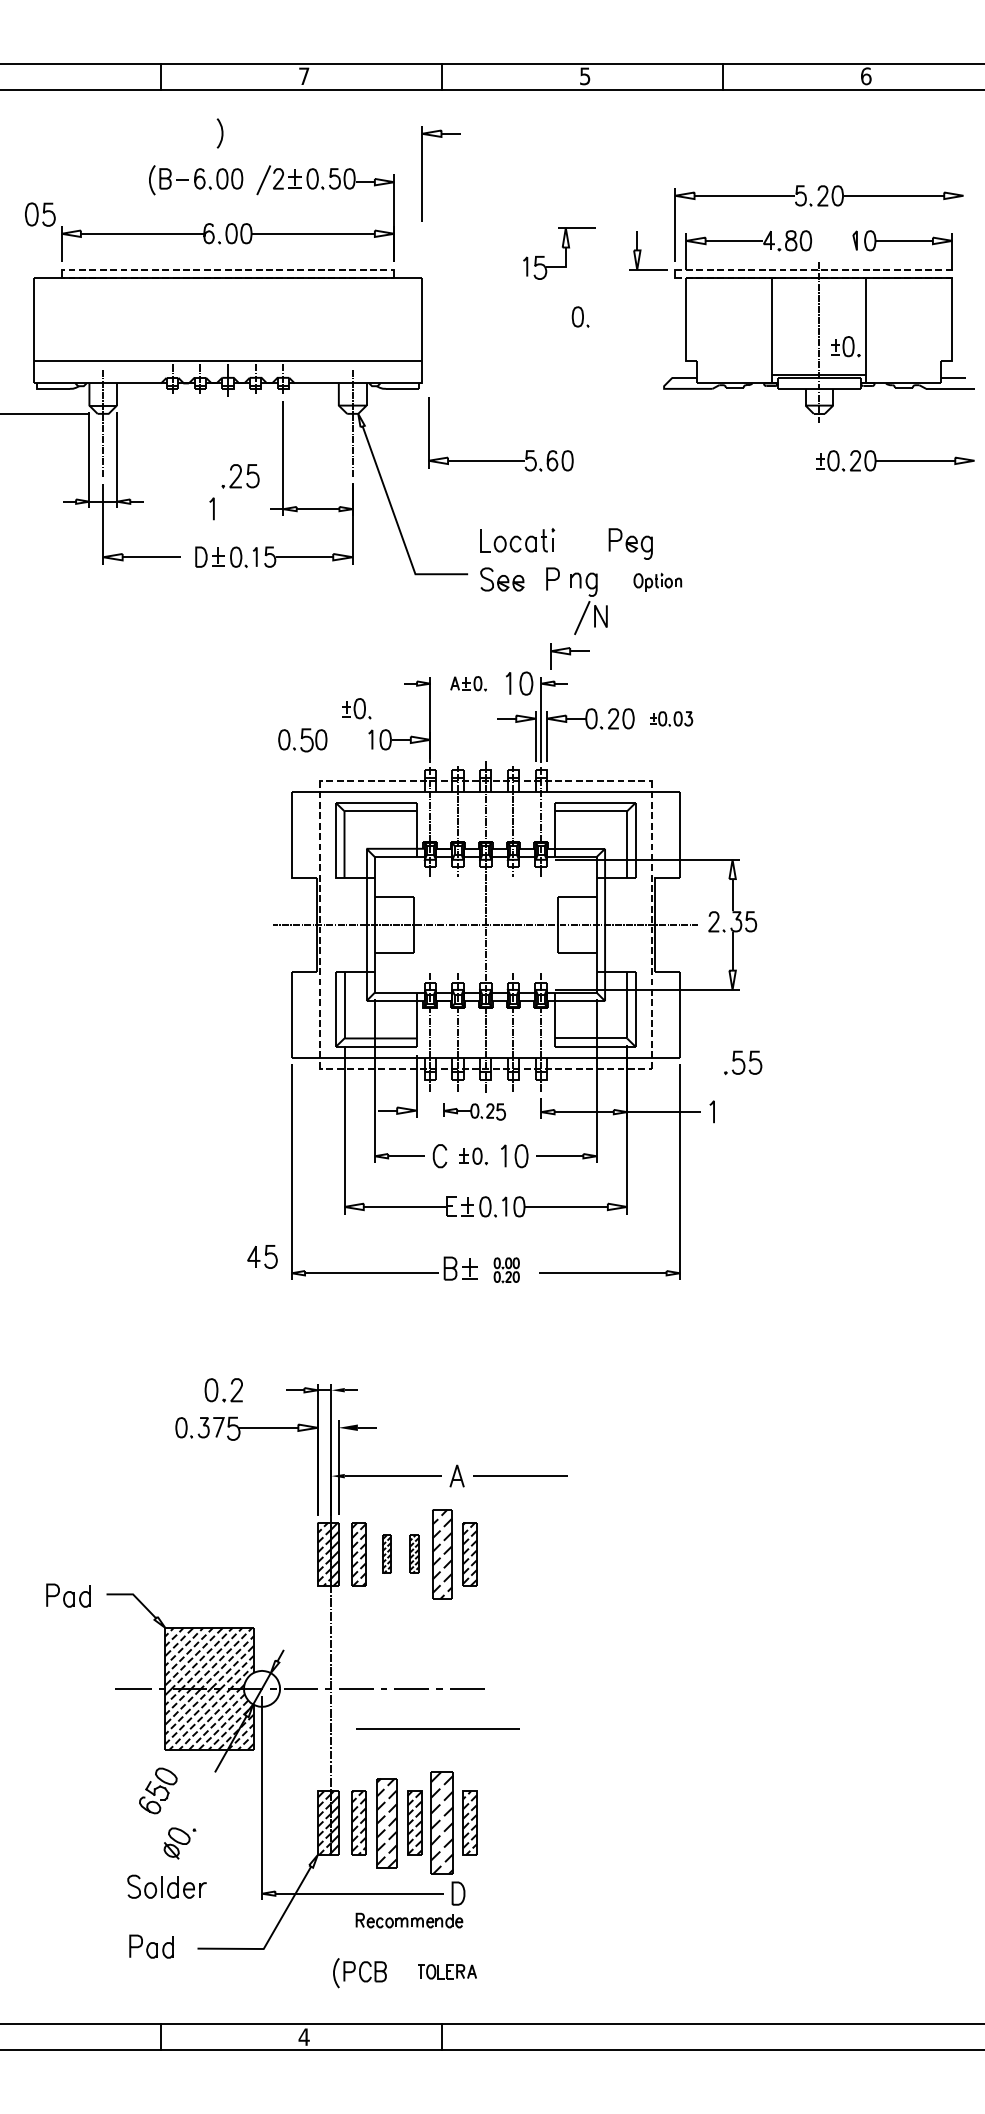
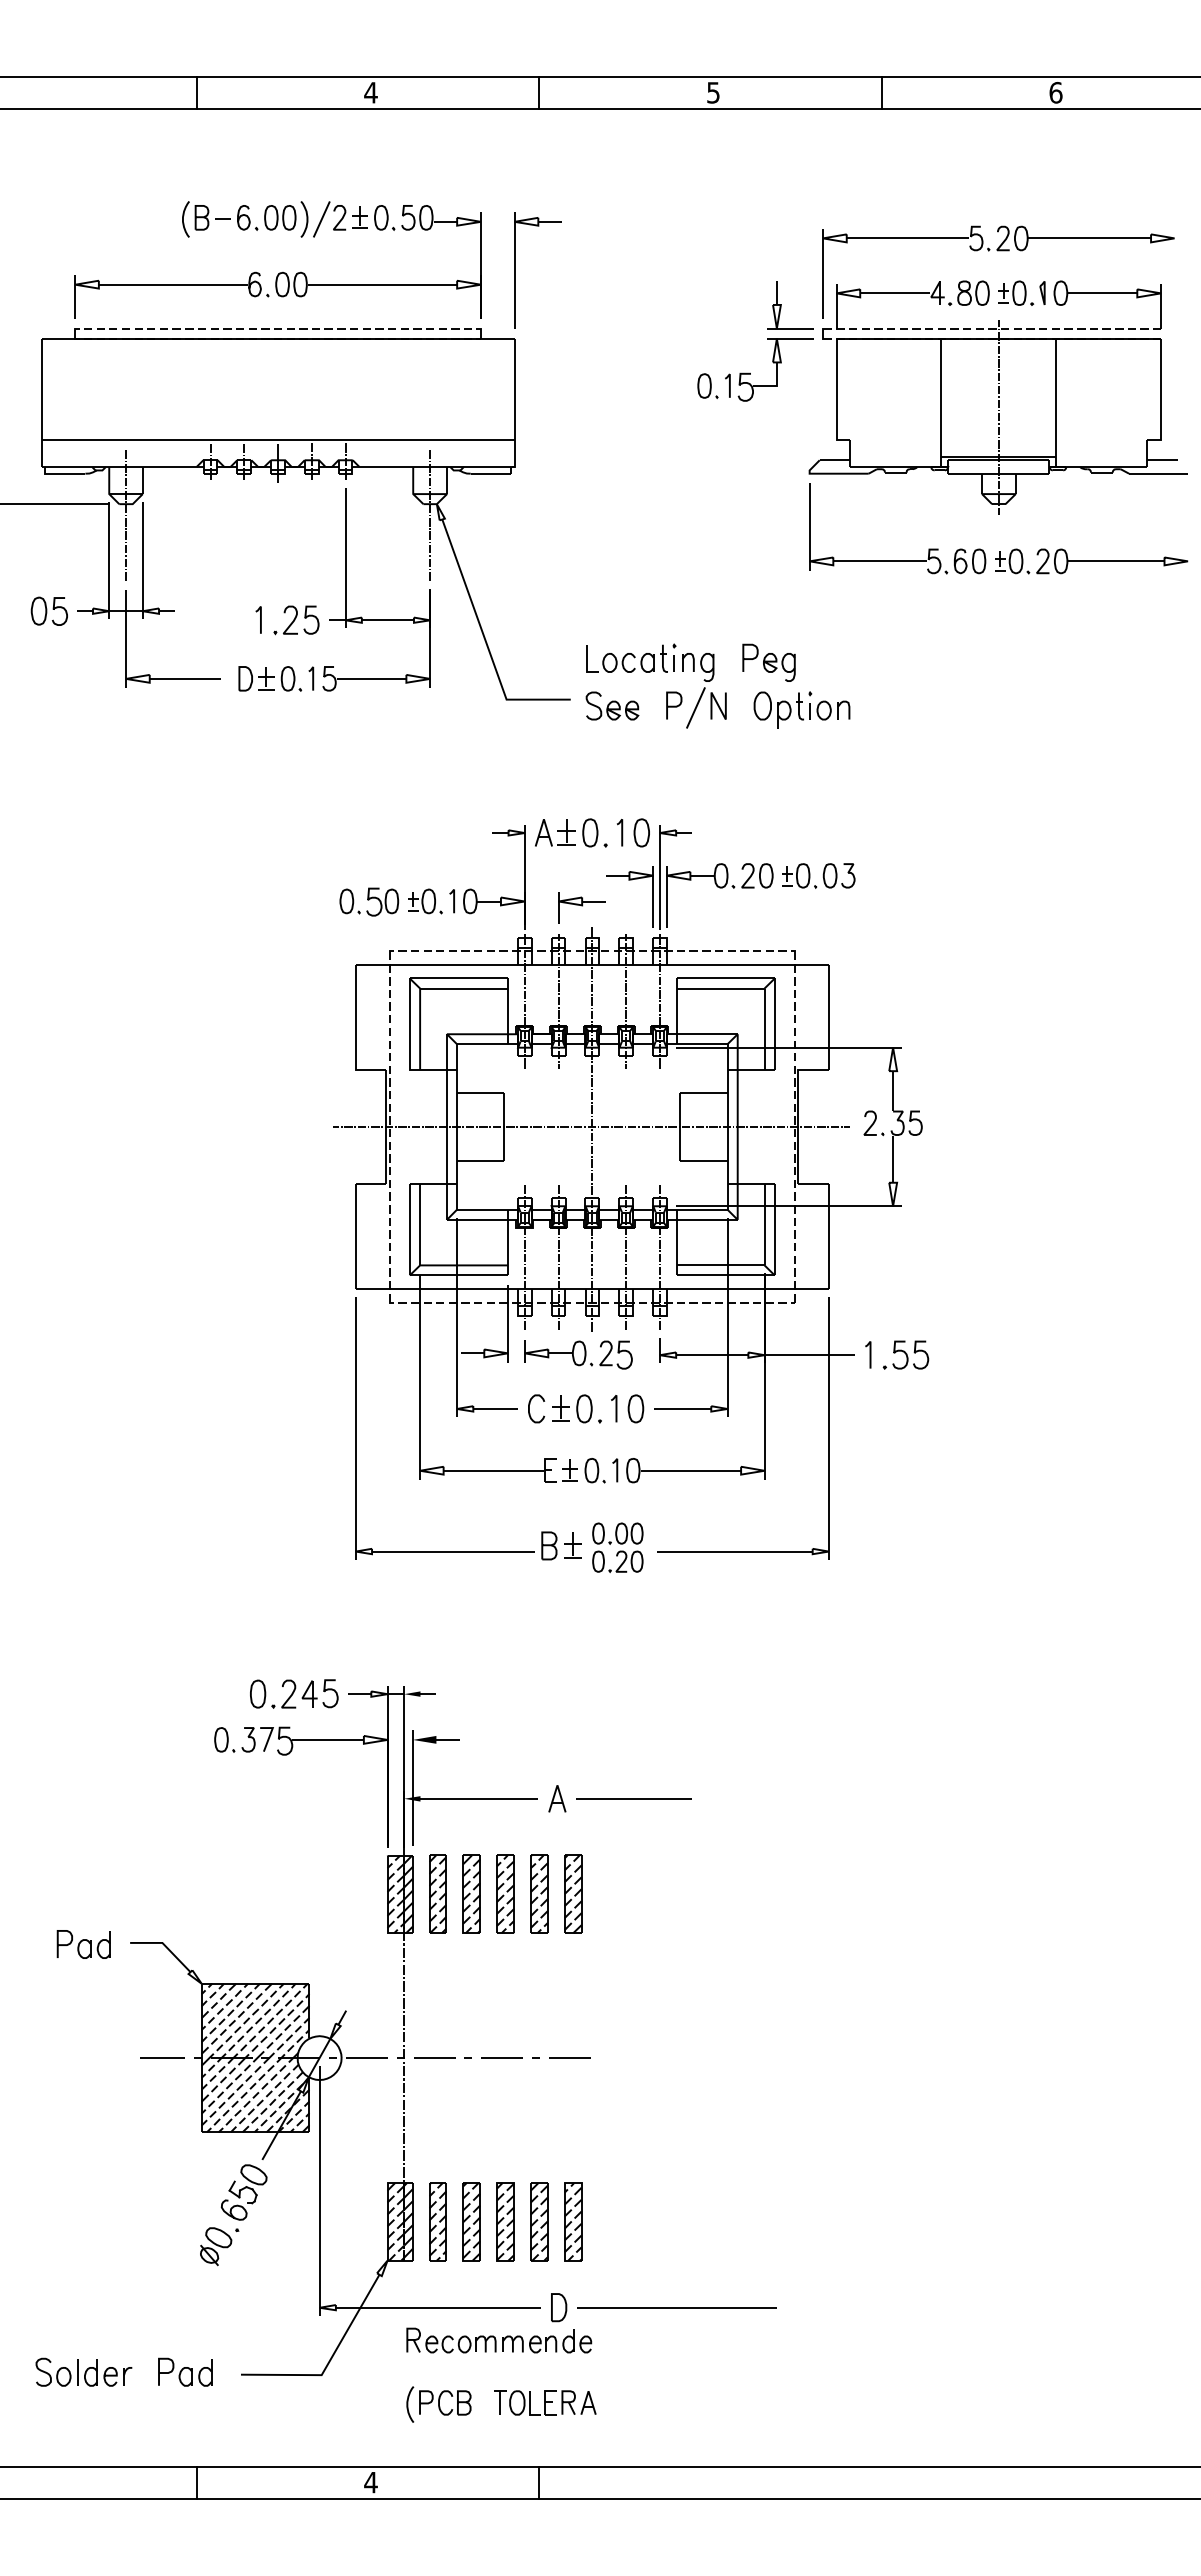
text: (303, 76) -> (370, 92), 7 -> 4
curve: (221, 133) -> (306, 219), moved
part: (422, 173) -> (515, 270), moved
part: (39, 213) -> (48, 610), moved
part: (565, 253) -> (776, 369), moved
part: (846, 346) -> (1016, 292), moved
part: (500, 460) -> (897, 560), moved
part: (240, 476) -> (296, 620), moved
part: (657, 582) -> (801, 709), size x1.67
part: (589, 603) -> (704, 690), moved
part: (569, 656) -> (581, 907), moved
part: (468, 683) -> (571, 832), size x1.67
part: (357, 708) -> (425, 901), moved
part: (671, 718) -> (818, 875), size x1.43
part: (742, 1062) -> (905, 1354), moved
part: (474, 1111) -> (578, 1354), size x1.43
part: (472, 1155) -> (576, 1408), size x1.43
part: (261, 1256) -> (319, 1693), moved
part: (506, 1269) -> (617, 1547), size x1.67
part: (386, 1553) -> (471, 1893), size x1.67
part: (414, 1553) -> (505, 1893), size x1.67
part: (442, 1553) -> (539, 1893), size x0.71
line: (437, 1728) -> (676, 2307), moved
part: (157, 1790) -> (243, 2192), moved
part: (386, 1822) -> (471, 2221), size x0.71
part: (442, 1822) -> (539, 2221), size x0.62
part: (166, 1886) -> (83, 2371), moved
part: (409, 1920) -> (499, 2340), size x1.43
part: (447, 1971) -> (545, 2402), size x1.43

